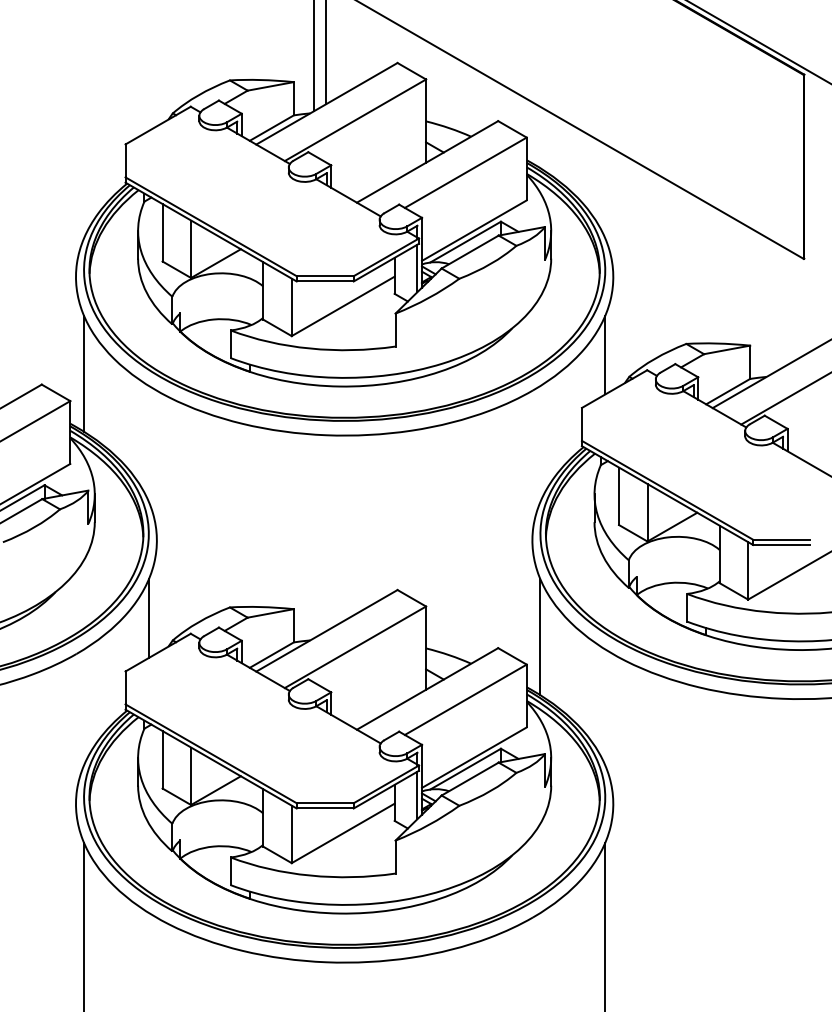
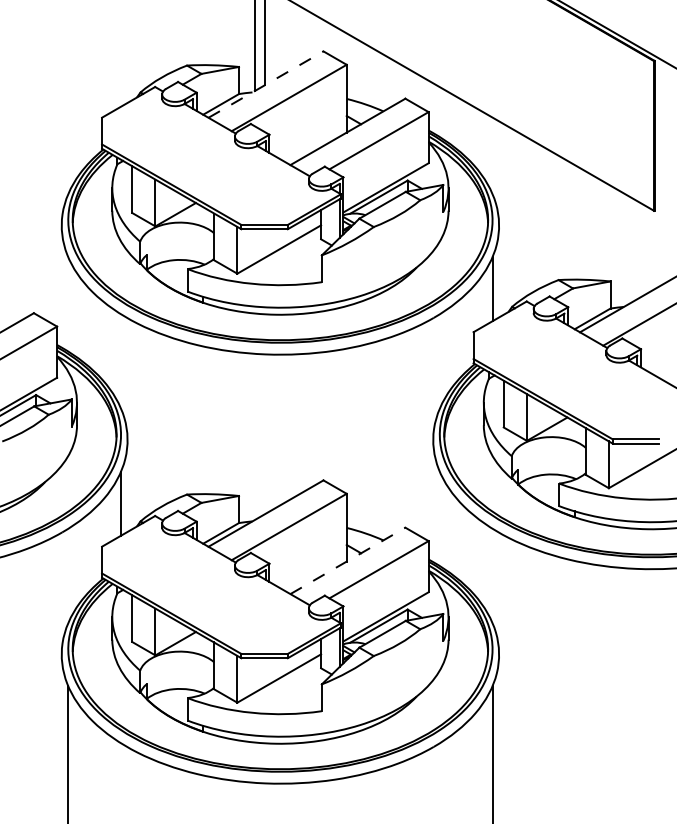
line: (326, 103) -> (265, 84), solid -> dashed
line: (84, 373) -> (68, 304), removed
line: (540, 637) -> (439, 519), removed
line: (427, 688) -> (347, 560), solid -> dashed

